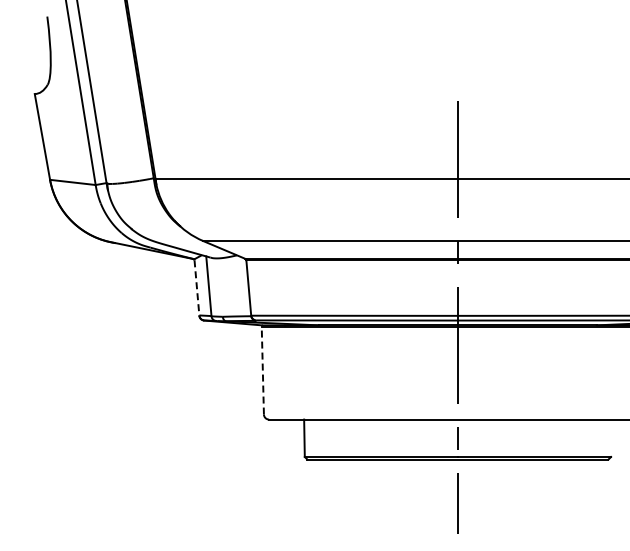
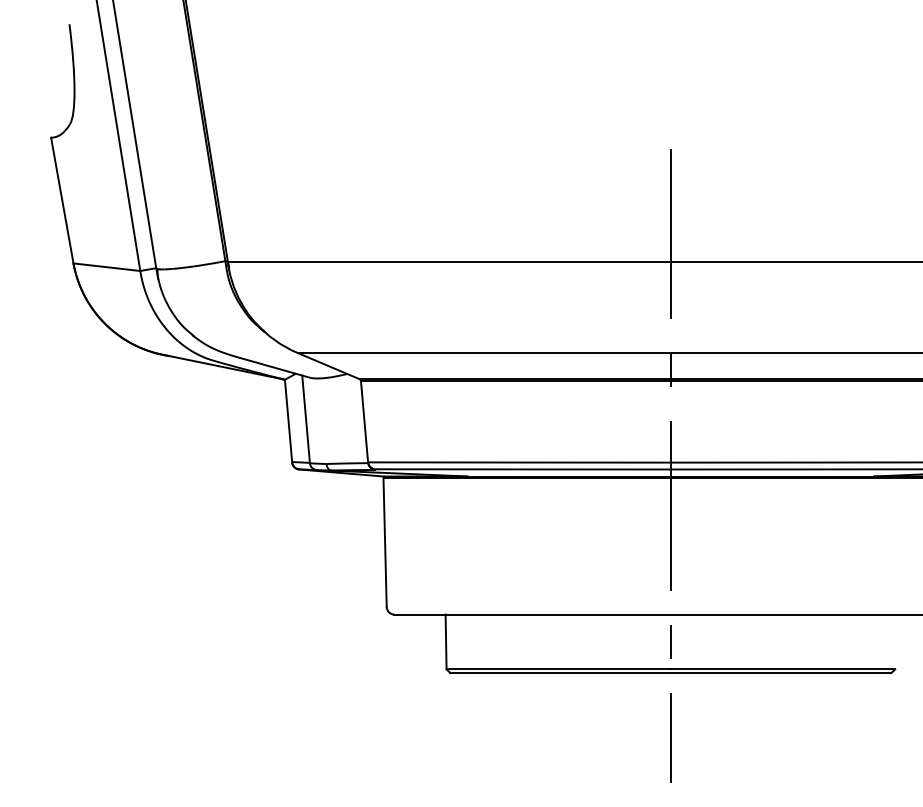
line: (196, 287) -> (287, 421), dashed -> solid
line: (262, 370) -> (384, 542), dashed -> solid

